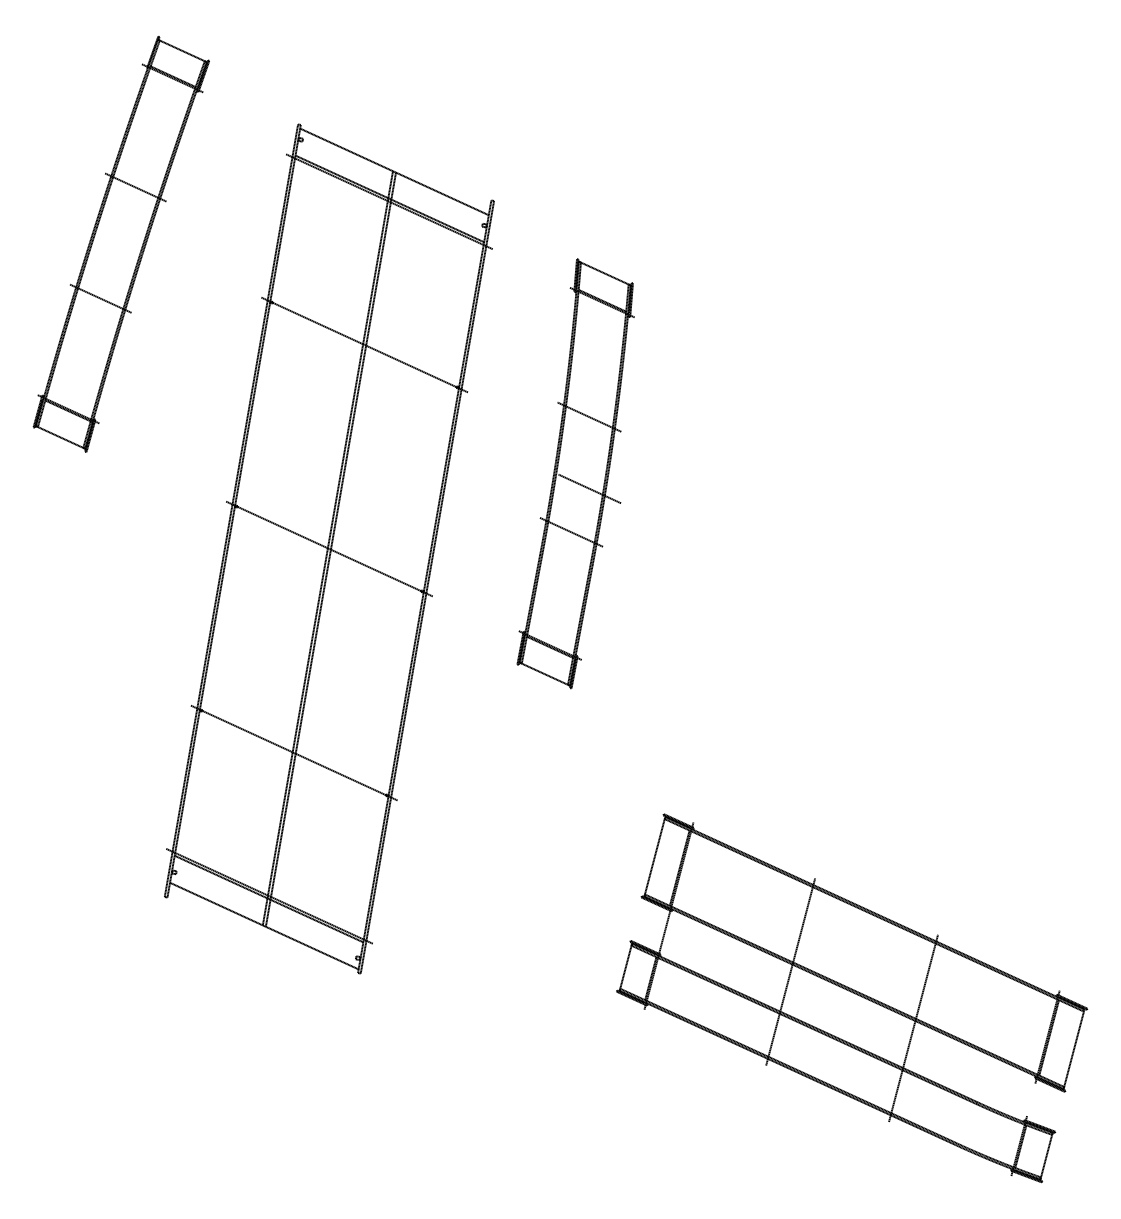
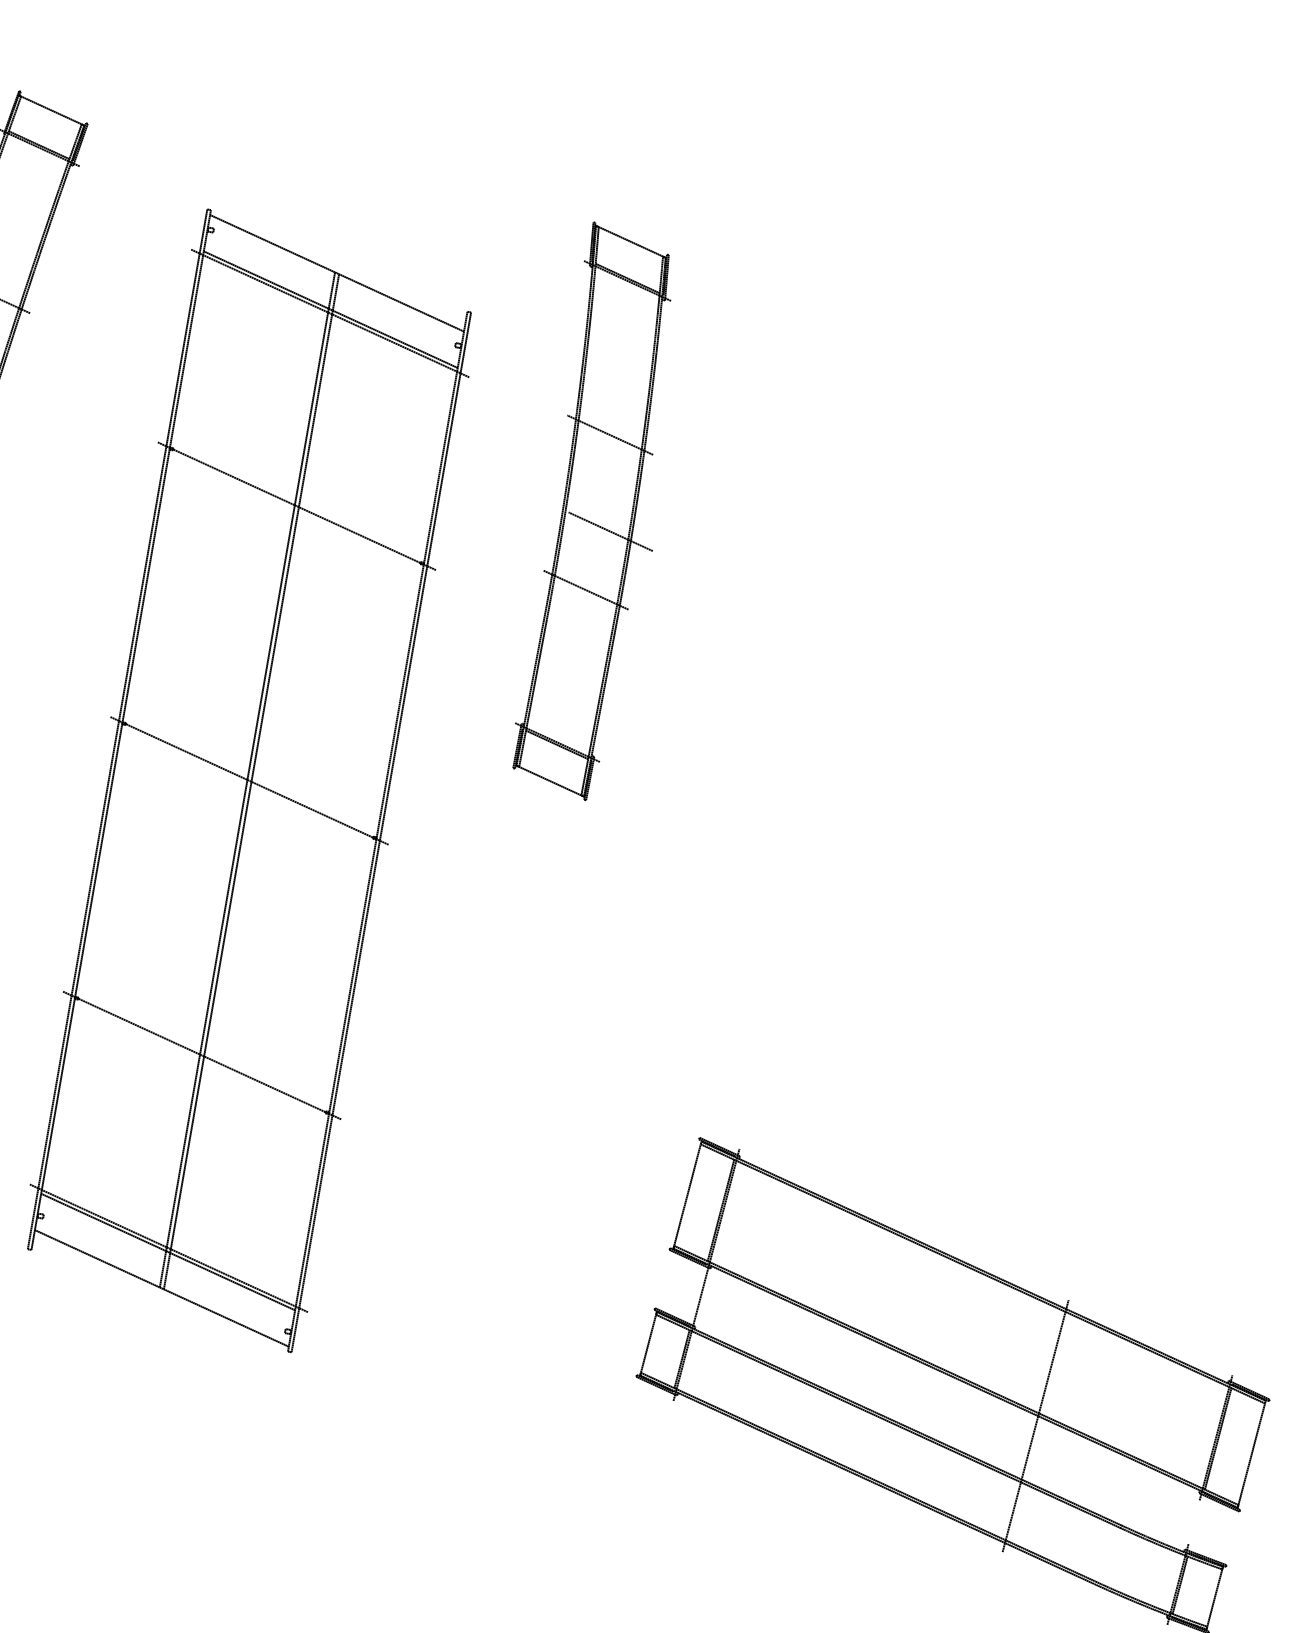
part: (575, 473) -> (591, 510), moved
line: (790, 971) -> (870, 1349), removed

